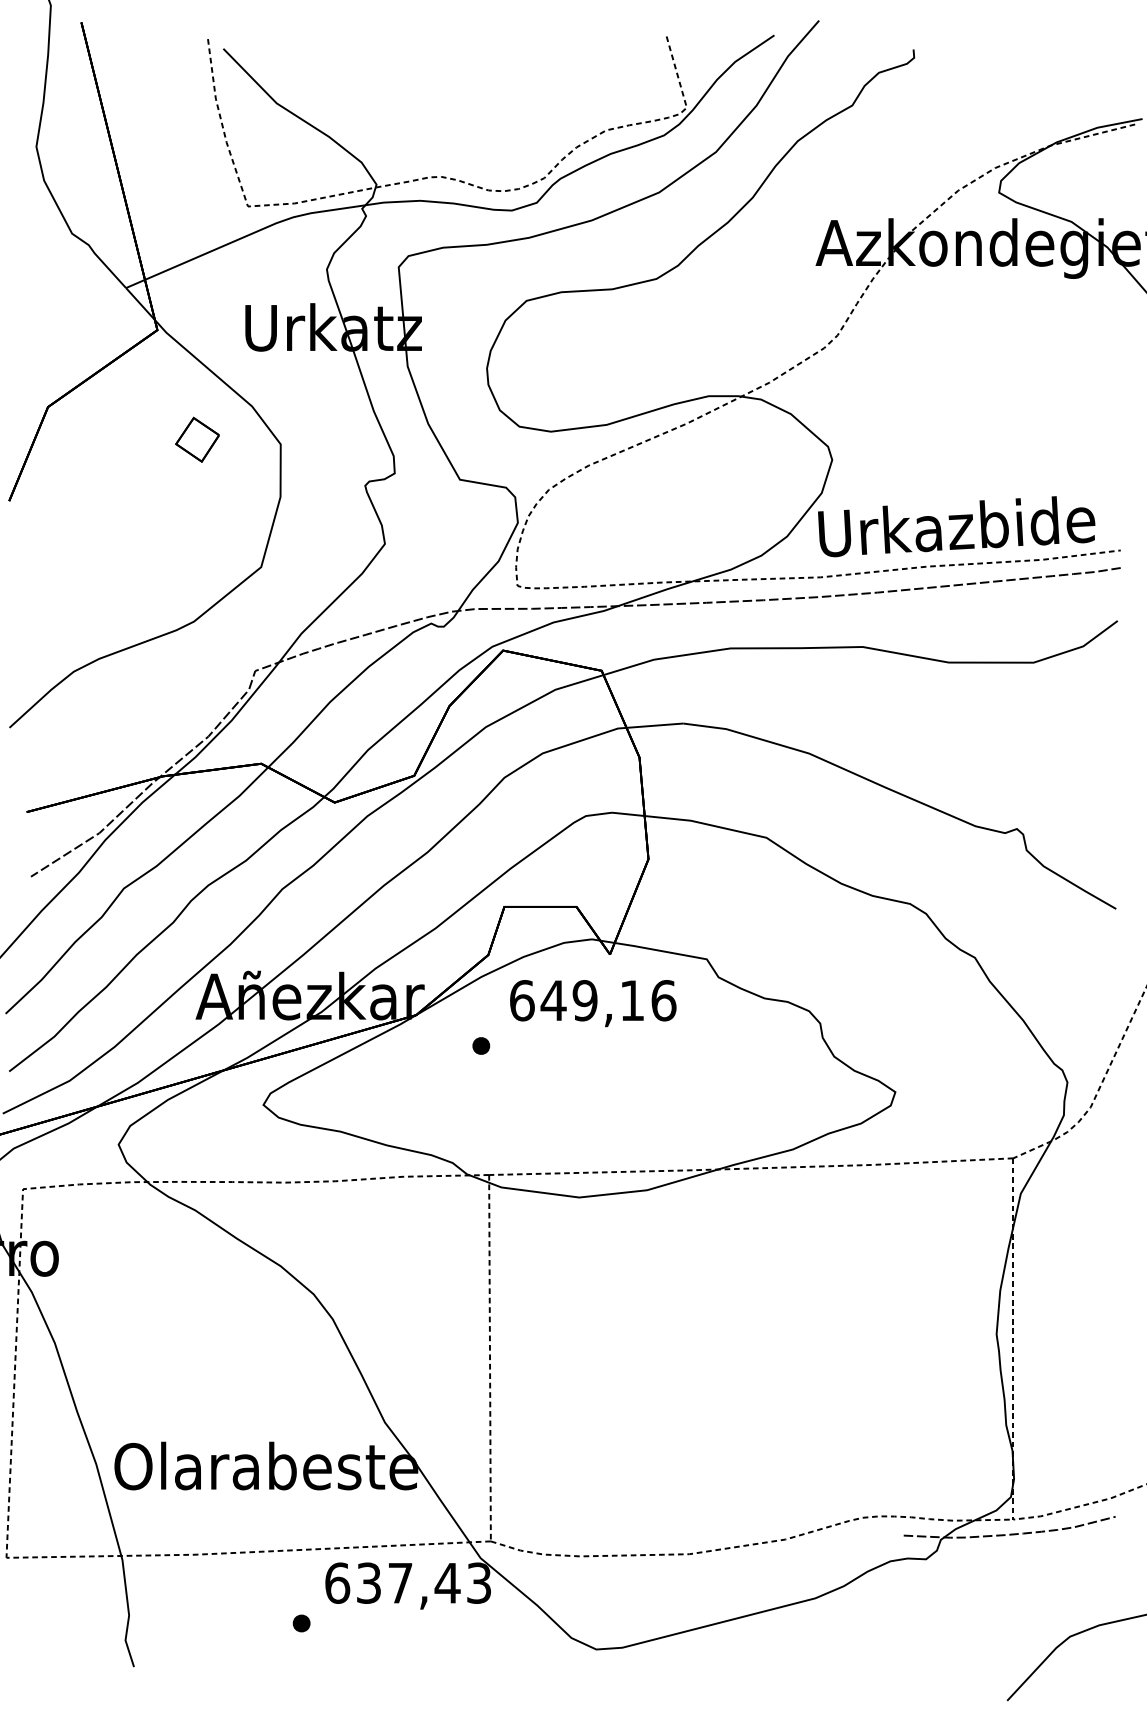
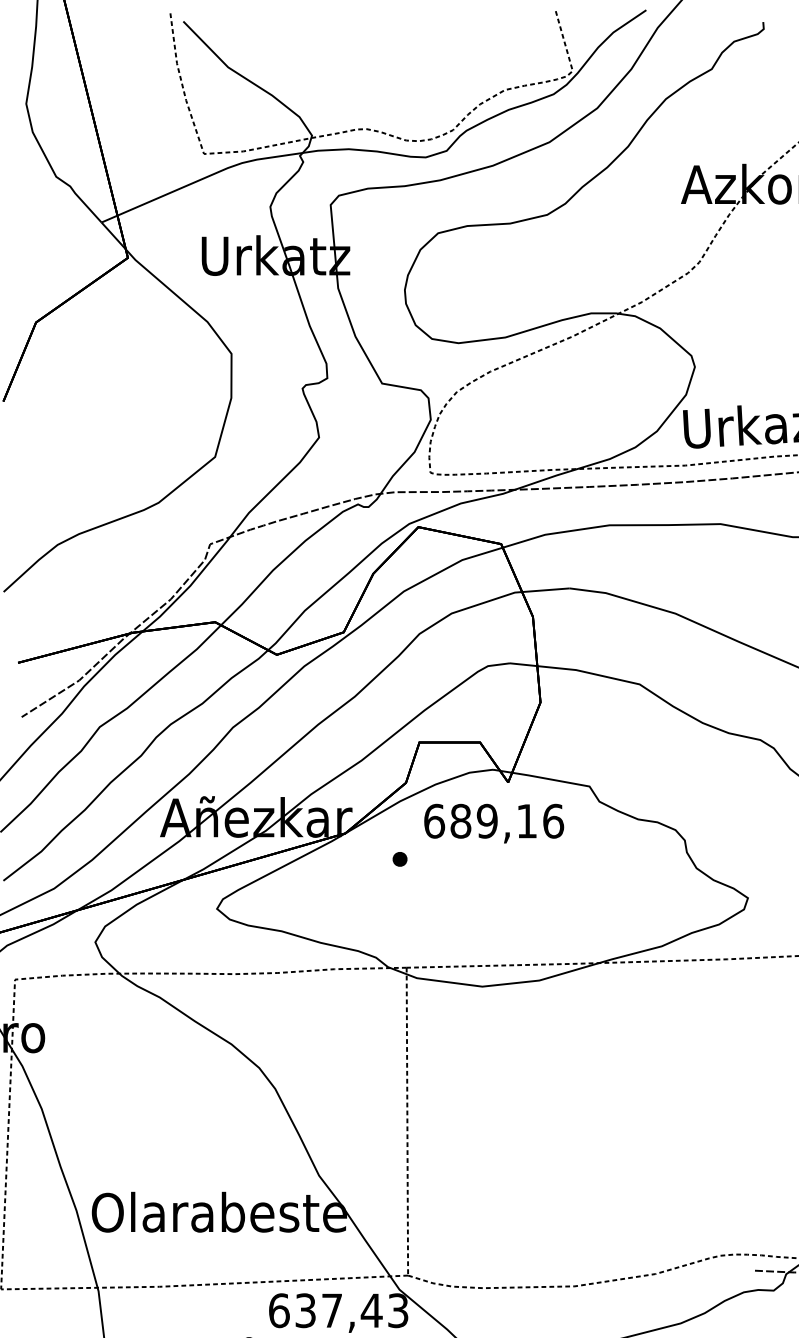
part: (197, 439) -> (161, 349), removed
text: (553, 1000) -> (460, 821), 649,16 -> 689,16

